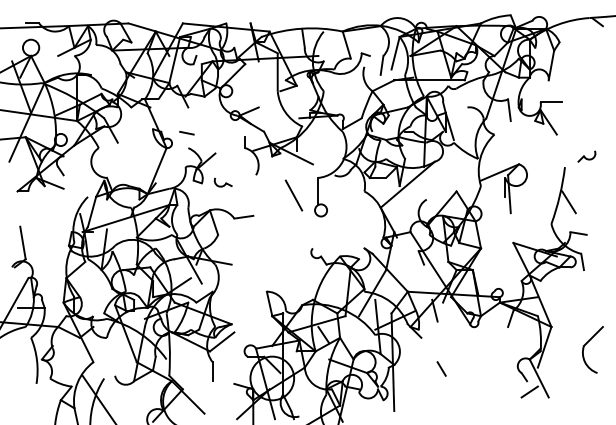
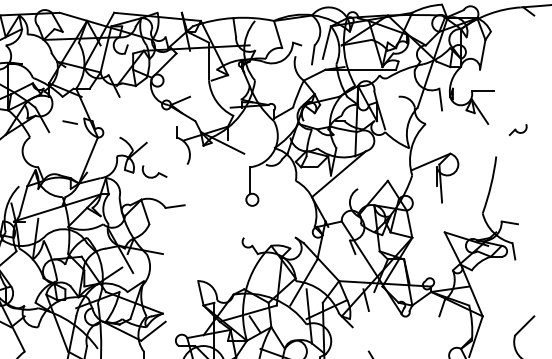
line: (186, 132) -> (69, 121), moved
part: (586, 156) -> (517, 129), moved
part: (222, 182) -> (153, 171), size x1.4
line: (293, 195) -> (224, 184), removed
line: (568, 202) -> (499, 191), removed

